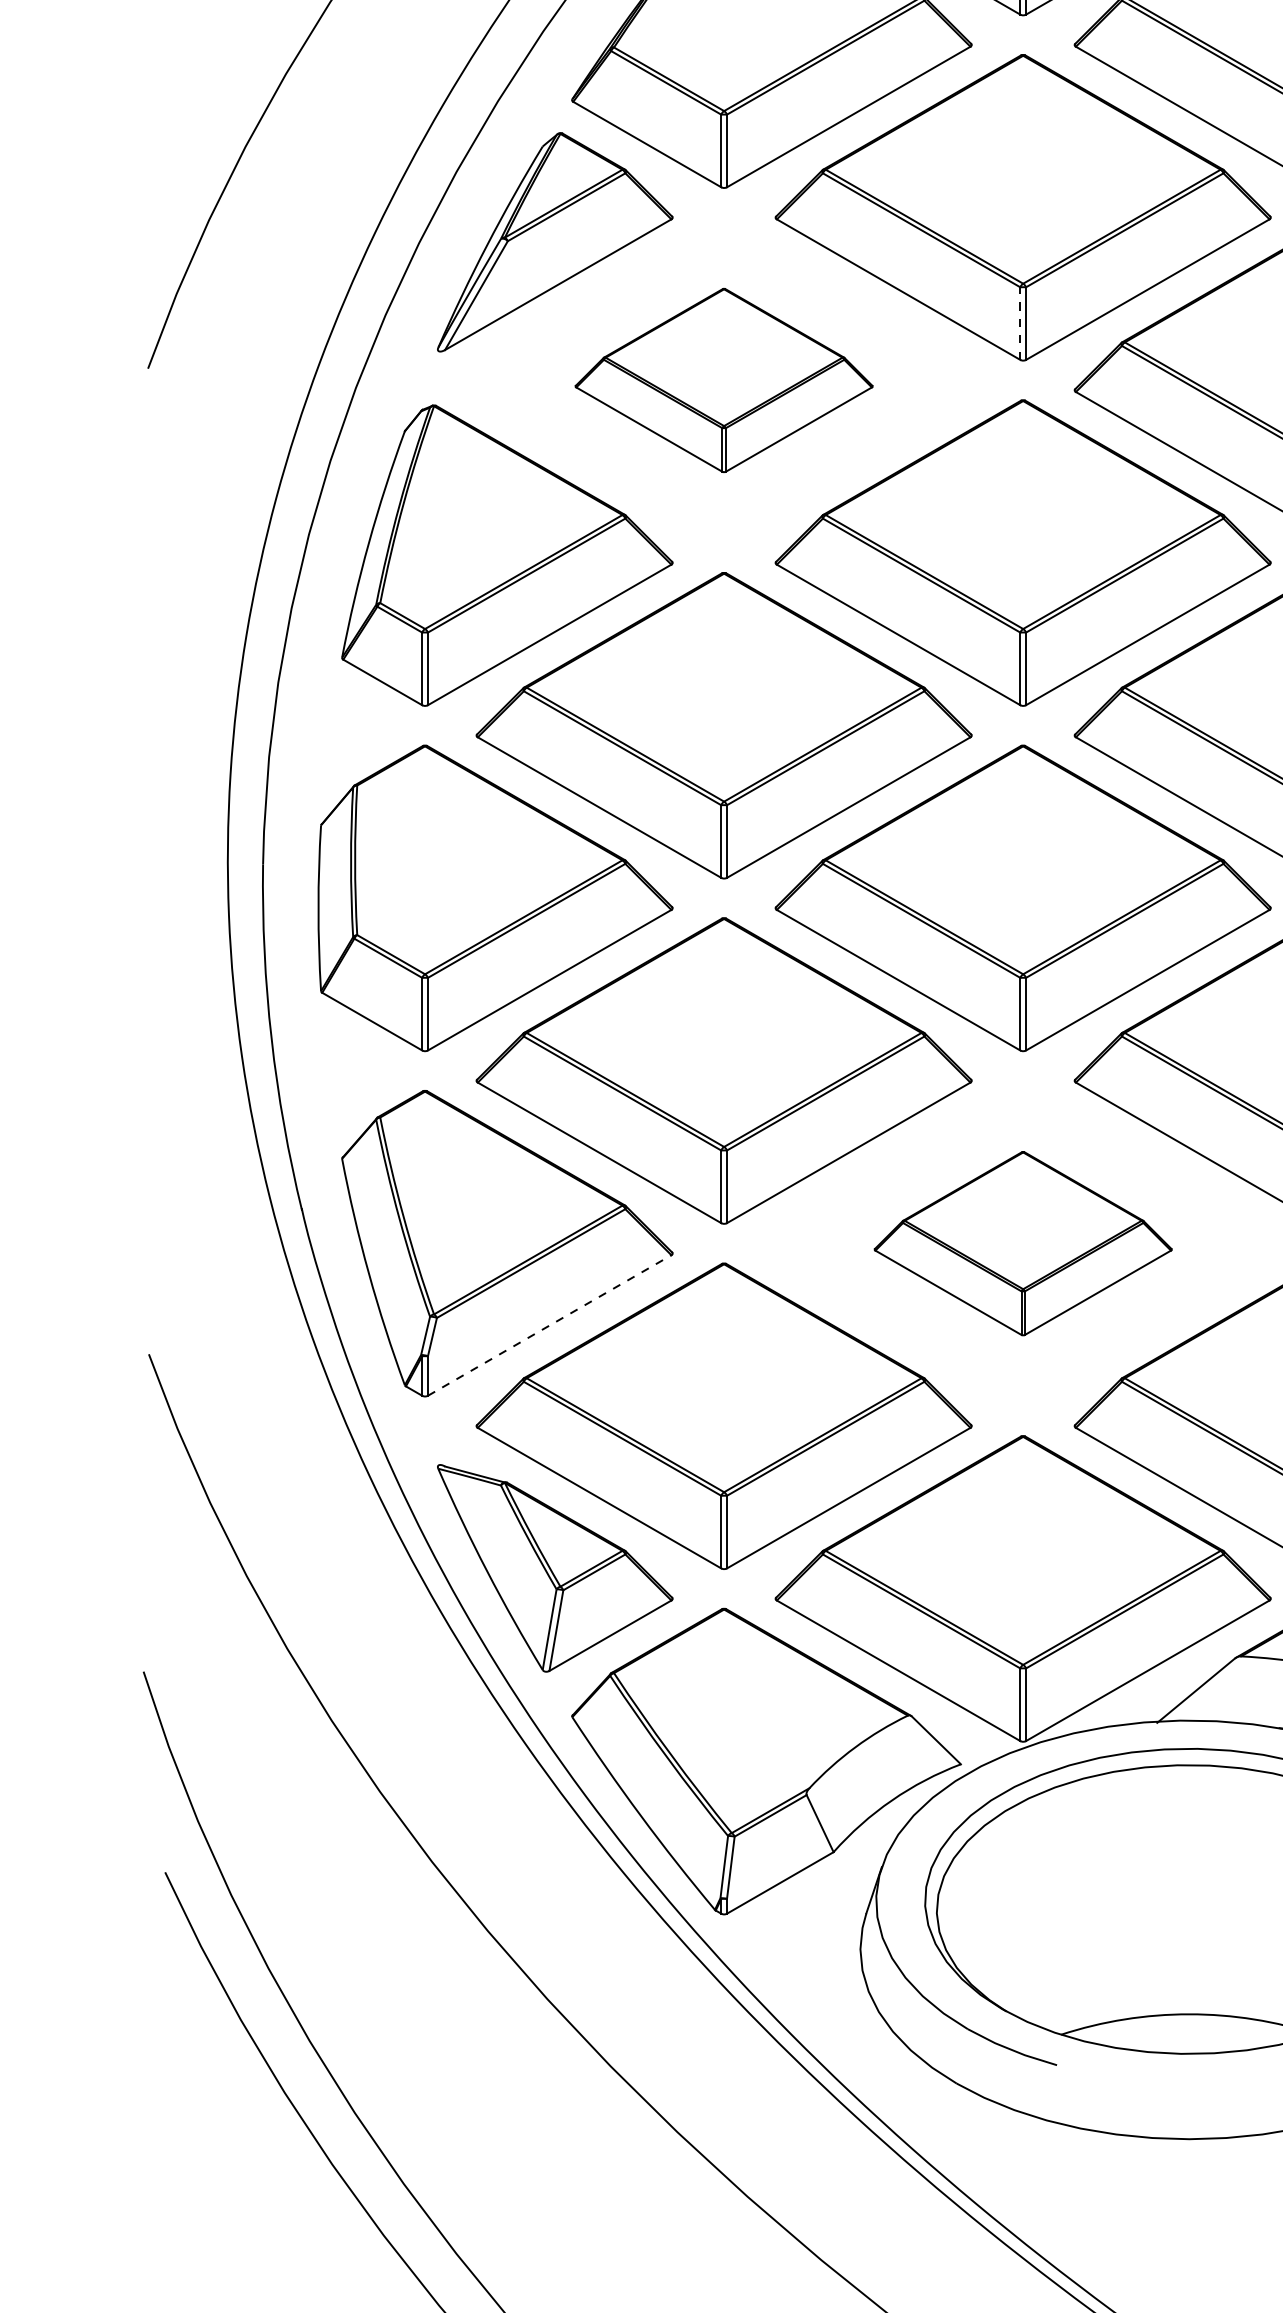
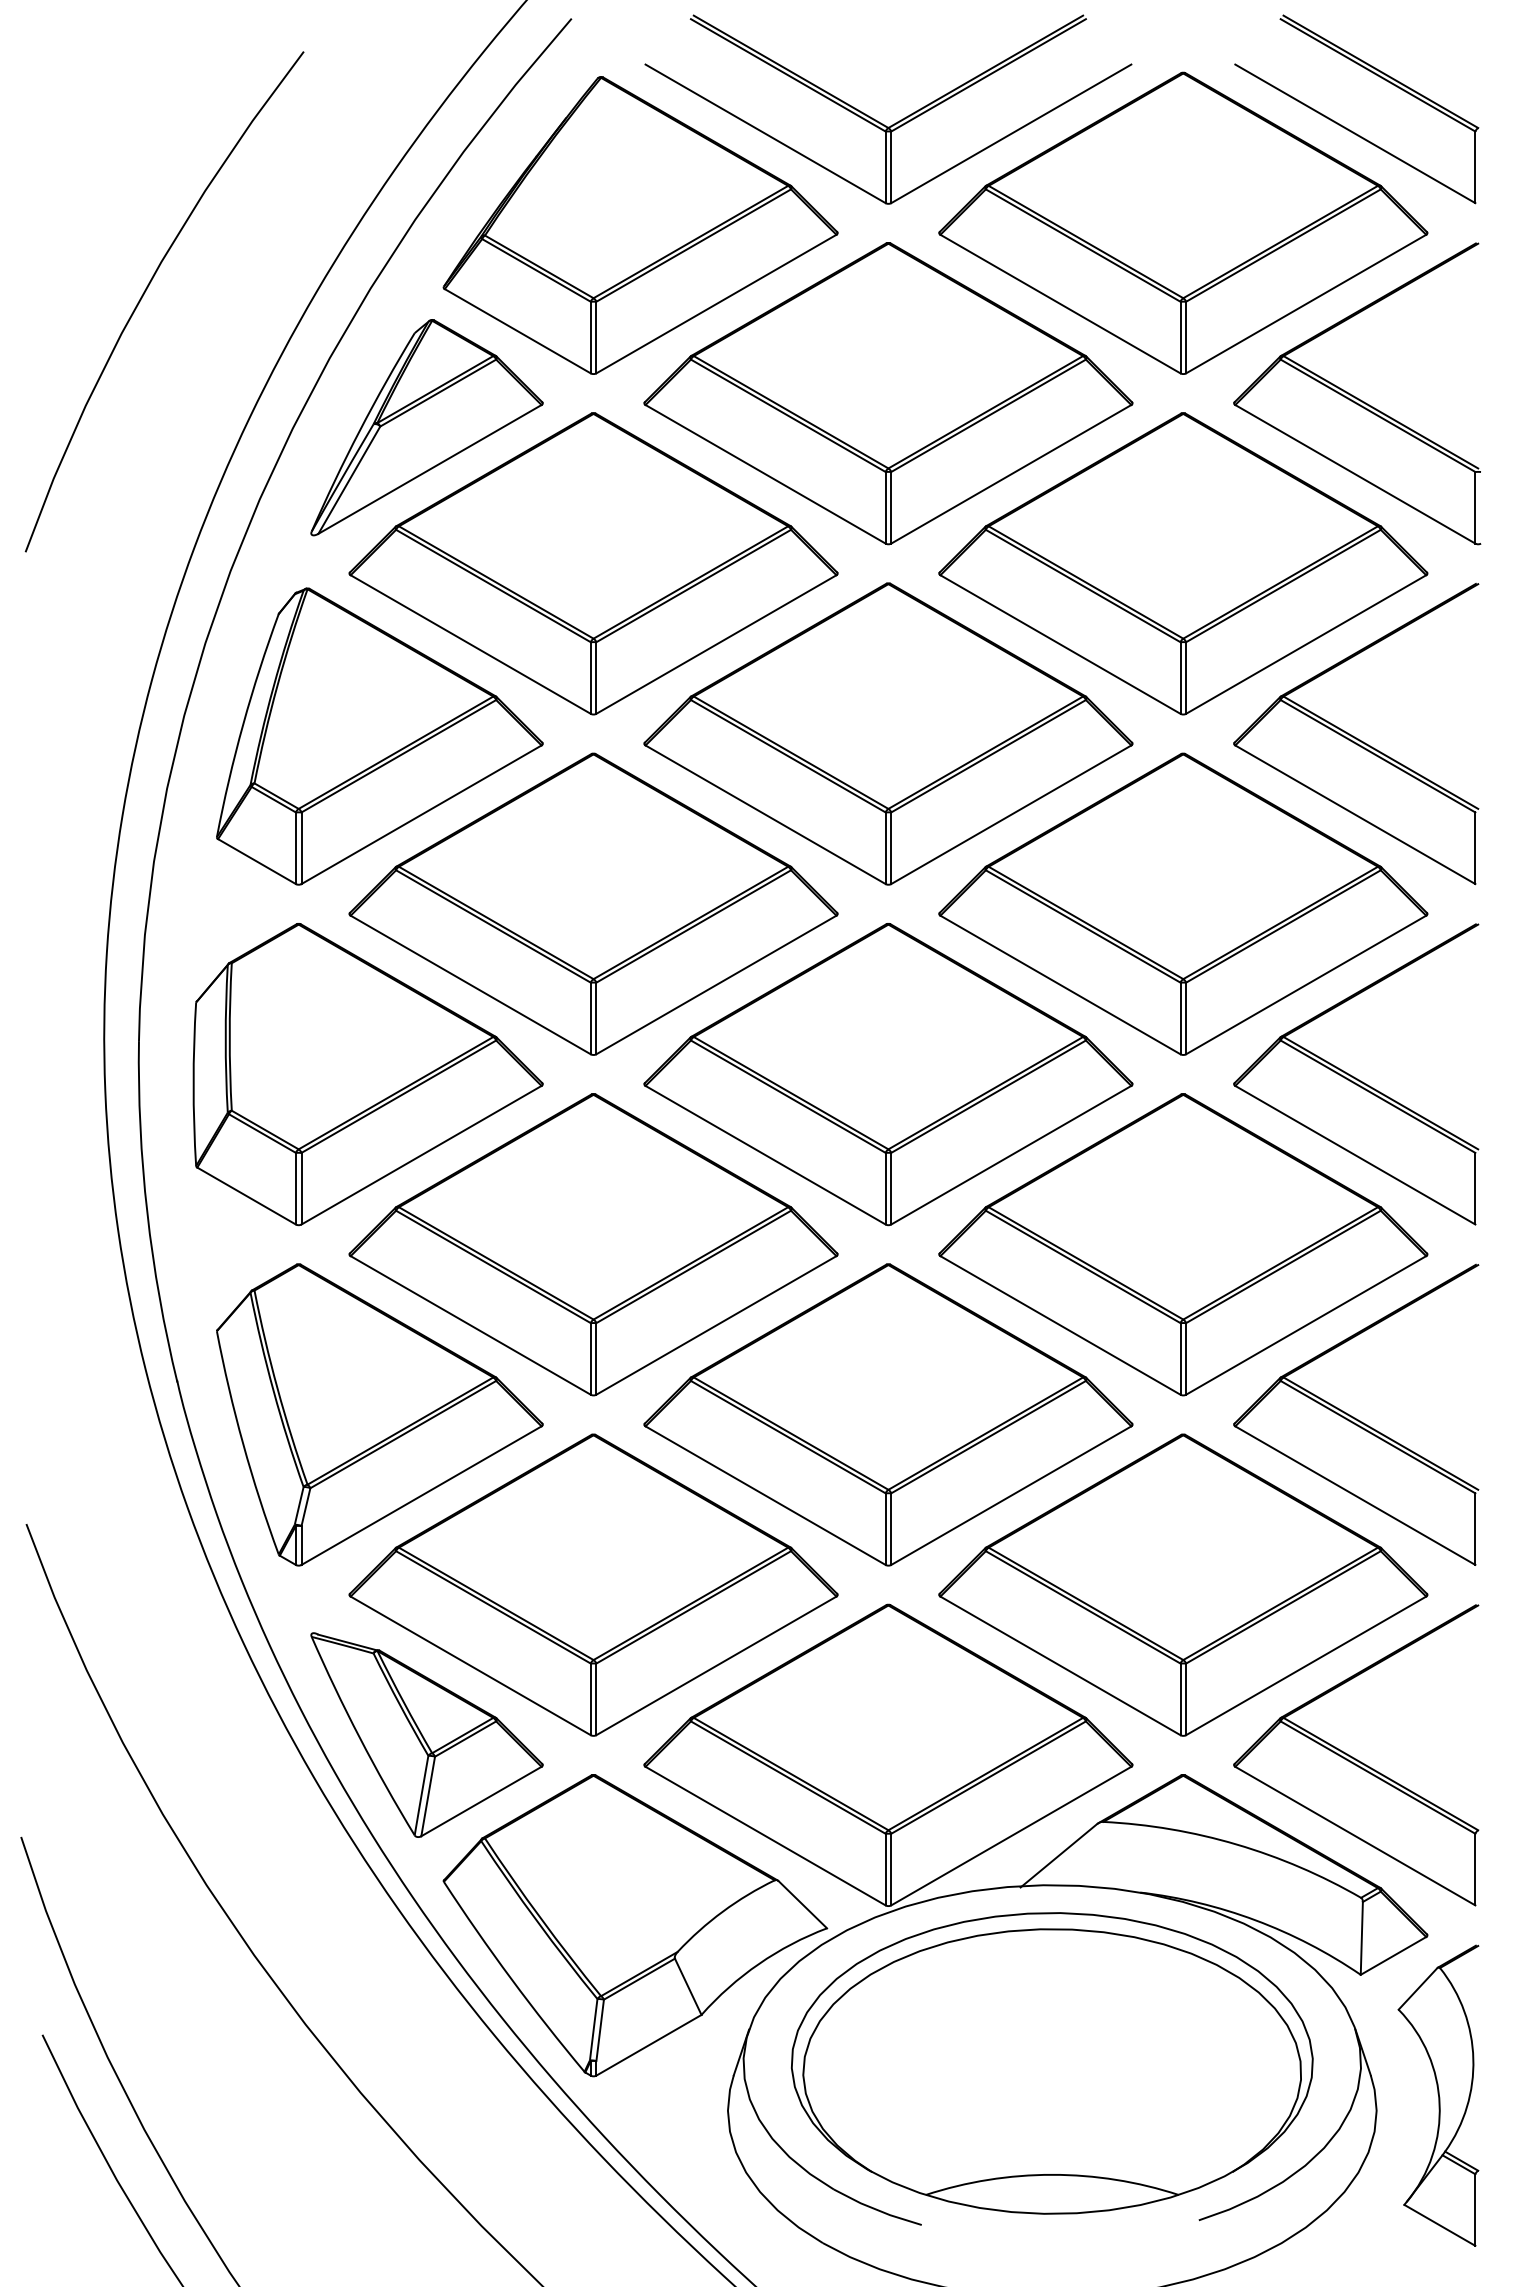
line: (1020, 323) -> (885, 507), dashed -> solid
part: (724, 380) -> (593, 563), size x1.67
part: (1023, 1243) -> (888, 1414), size x1.67
line: (549, 1325) -> (421, 1495), dashed -> solid

